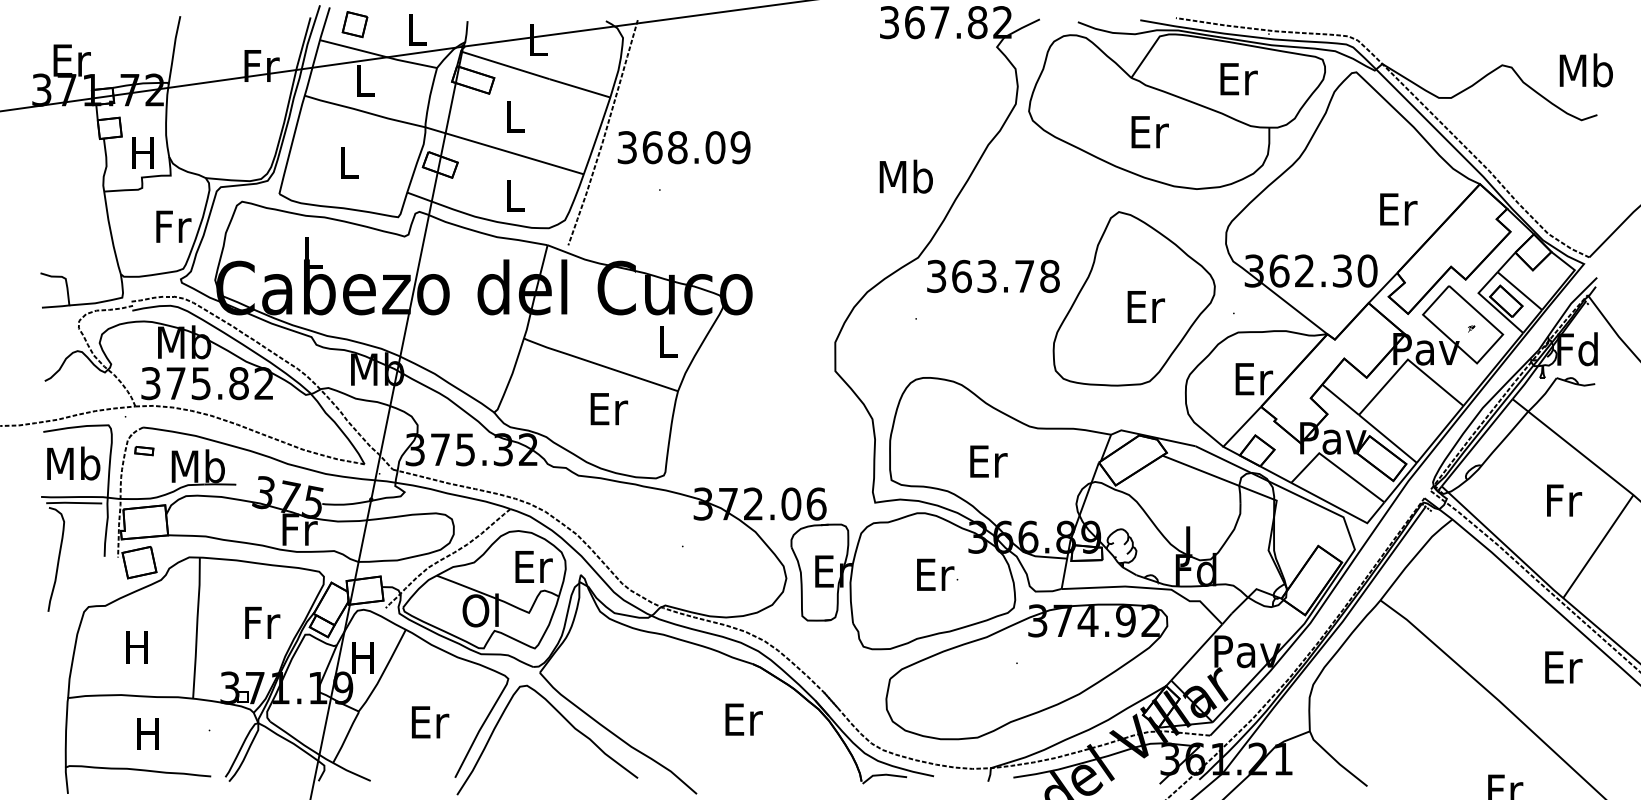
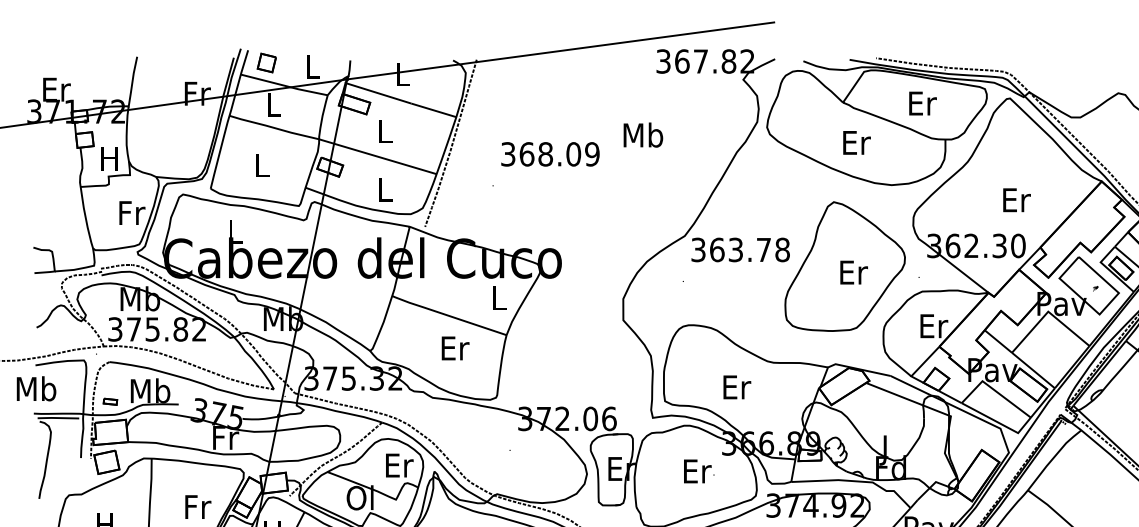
text: (683, 147) -> (549, 154), moved
text: (905, 176) -> (642, 134), moved
text: (1398, 209) -> (1016, 200), moved
part: (144, 451) -> (110, 402), moved
text: (73, 463) -> (36, 388), moved

